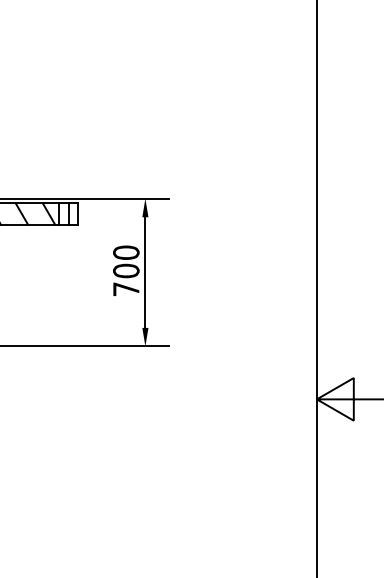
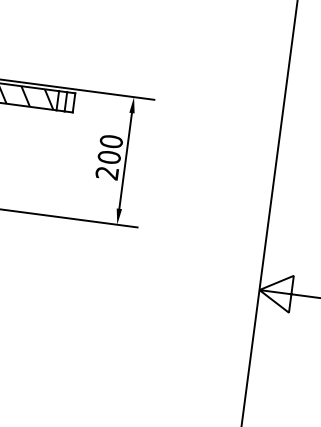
text: (126, 289) -> (107, 173), 700 -> 200

